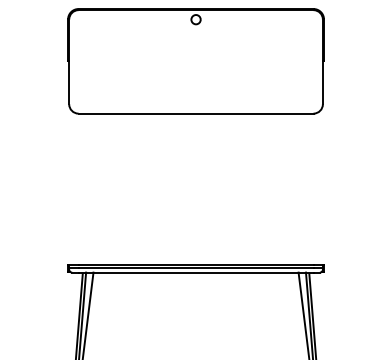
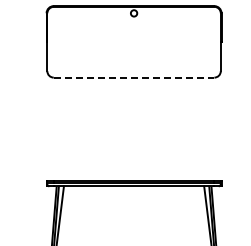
line: (196, 113) -> (134, 77), solid -> dashed

